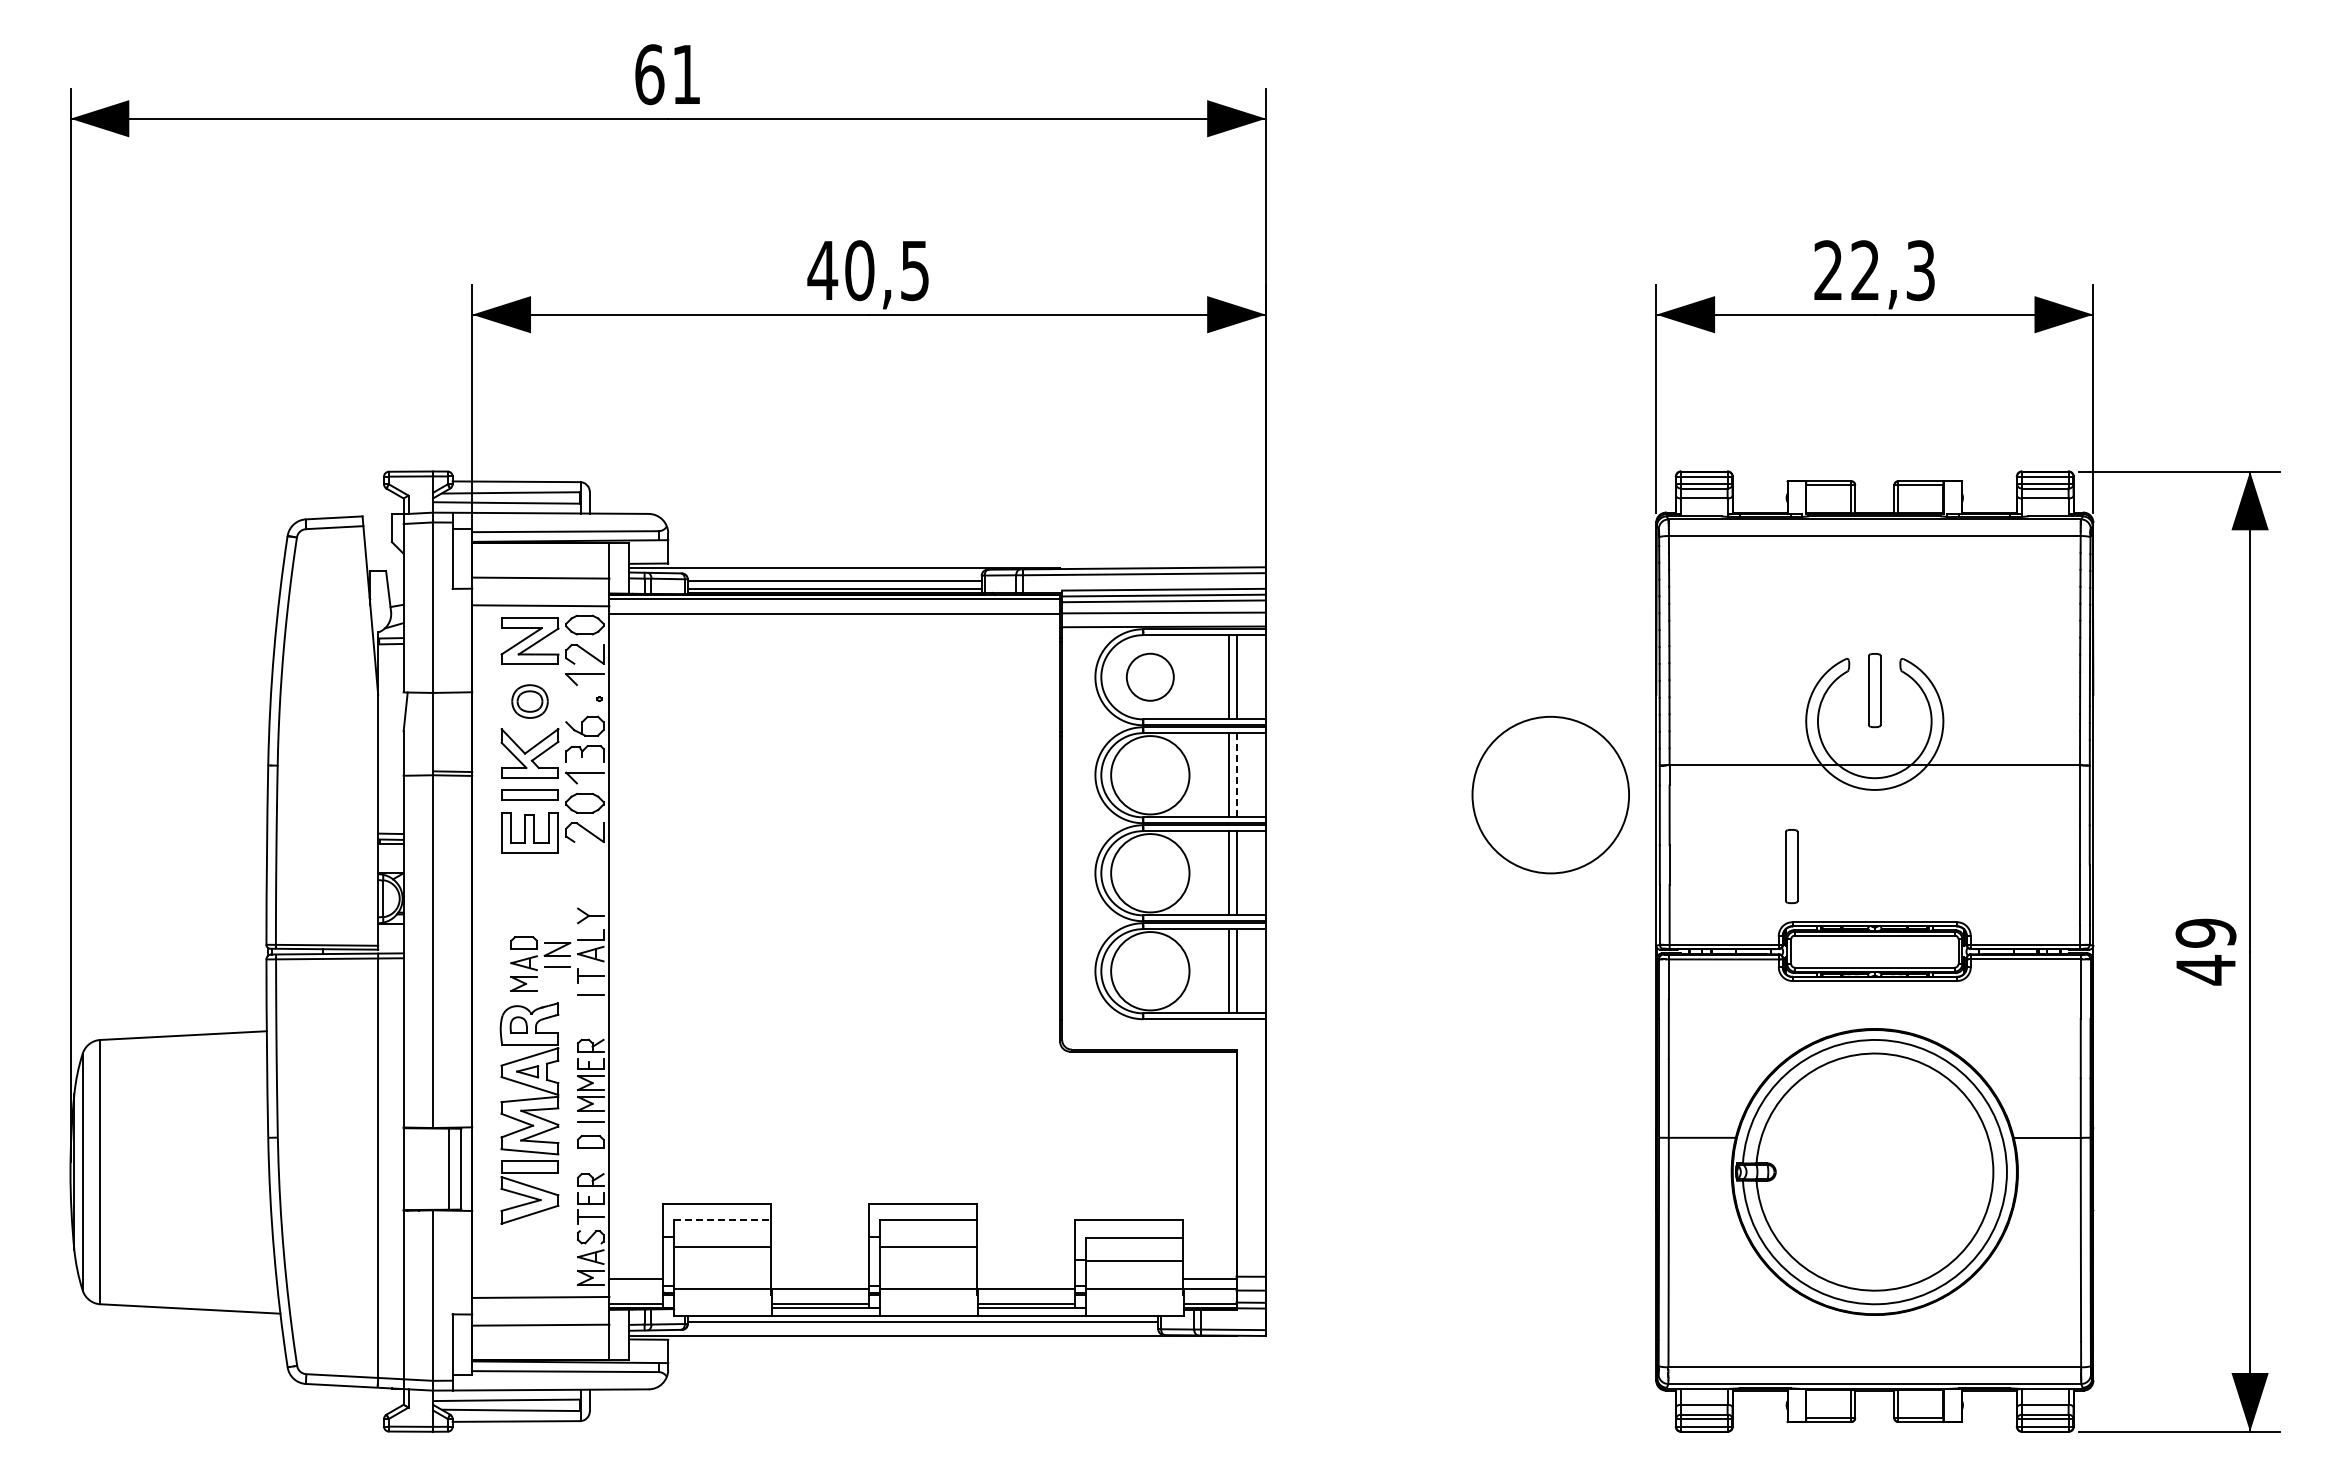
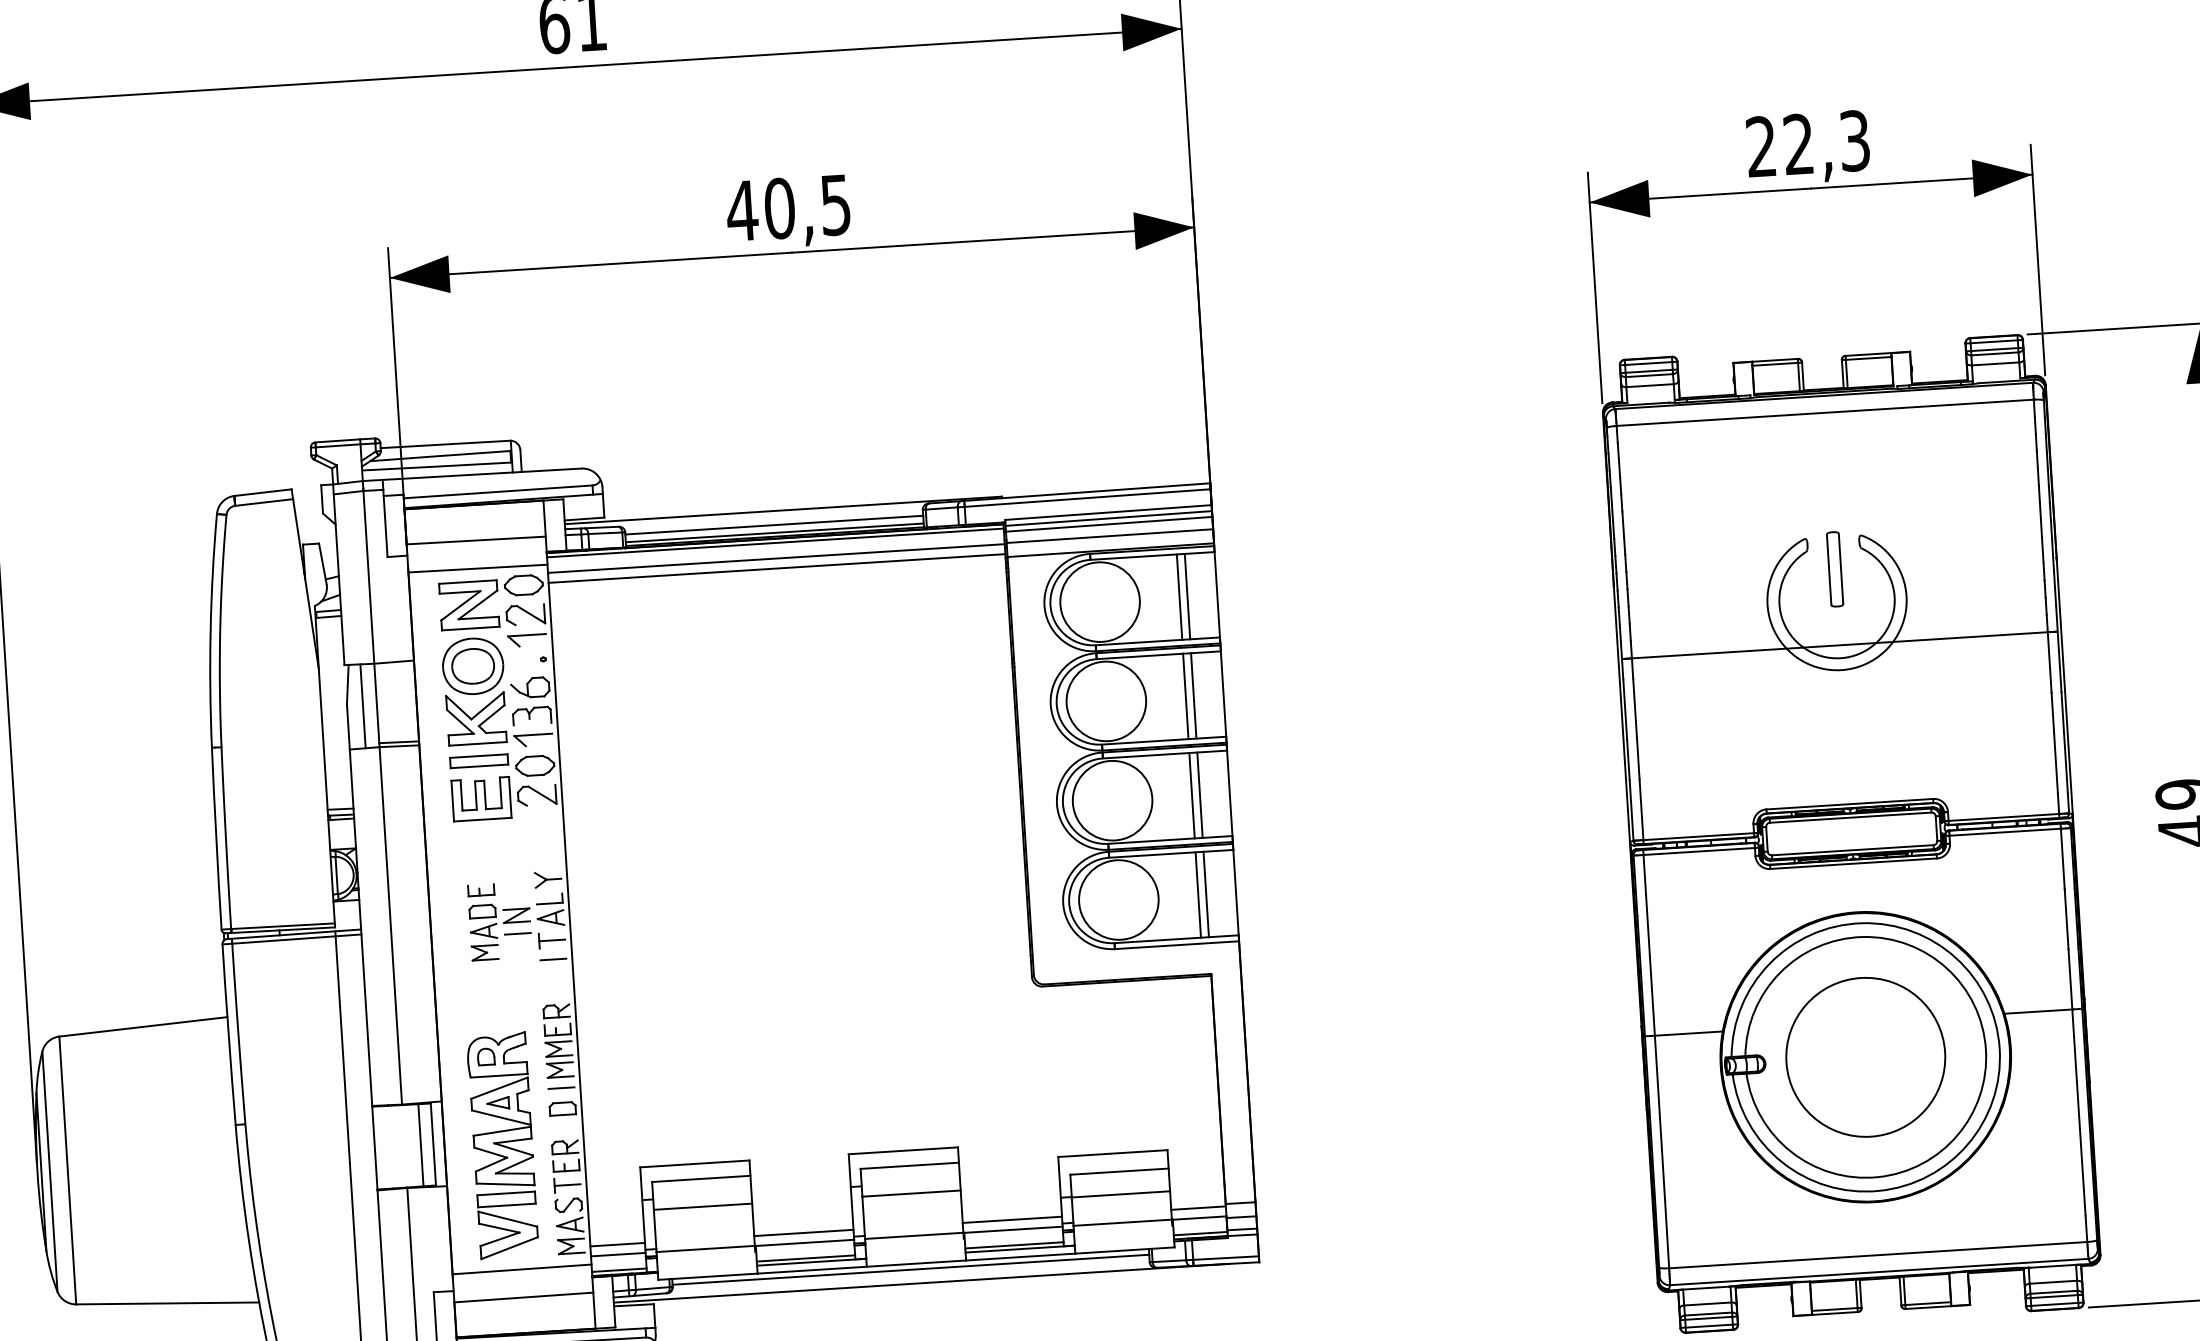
line: (834, 624) -> (776, 568), added
circle: (1150, 677) -> (1100, 602), size x1.67
part: (529, 701) -> (472, 666), size x1.67
line: (419, 733) -> (363, 705), added
line: (1236, 774) -> (1193, 695), dashed -> solid
circle: (1550, 794) -> (1865, 1056), moved
part: (1791, 866) -> (1761, 752), removed
part: (523, 921) -> (480, 889), added
part: (529, 1113) -> (502, 1145), moved
line: (722, 1219) -> (701, 1178), dashed -> solid
line: (820, 1279) -> (804, 1233), added
line: (1025, 1279) -> (1012, 1220), added
line: (636, 1288) -> (618, 1254), added

